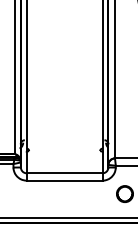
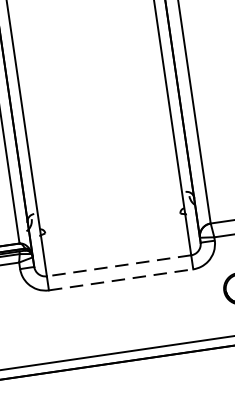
line: (64, 173) -> (118, 266), solid -> dashed
line: (64, 180) -> (120, 279), solid -> dashed

